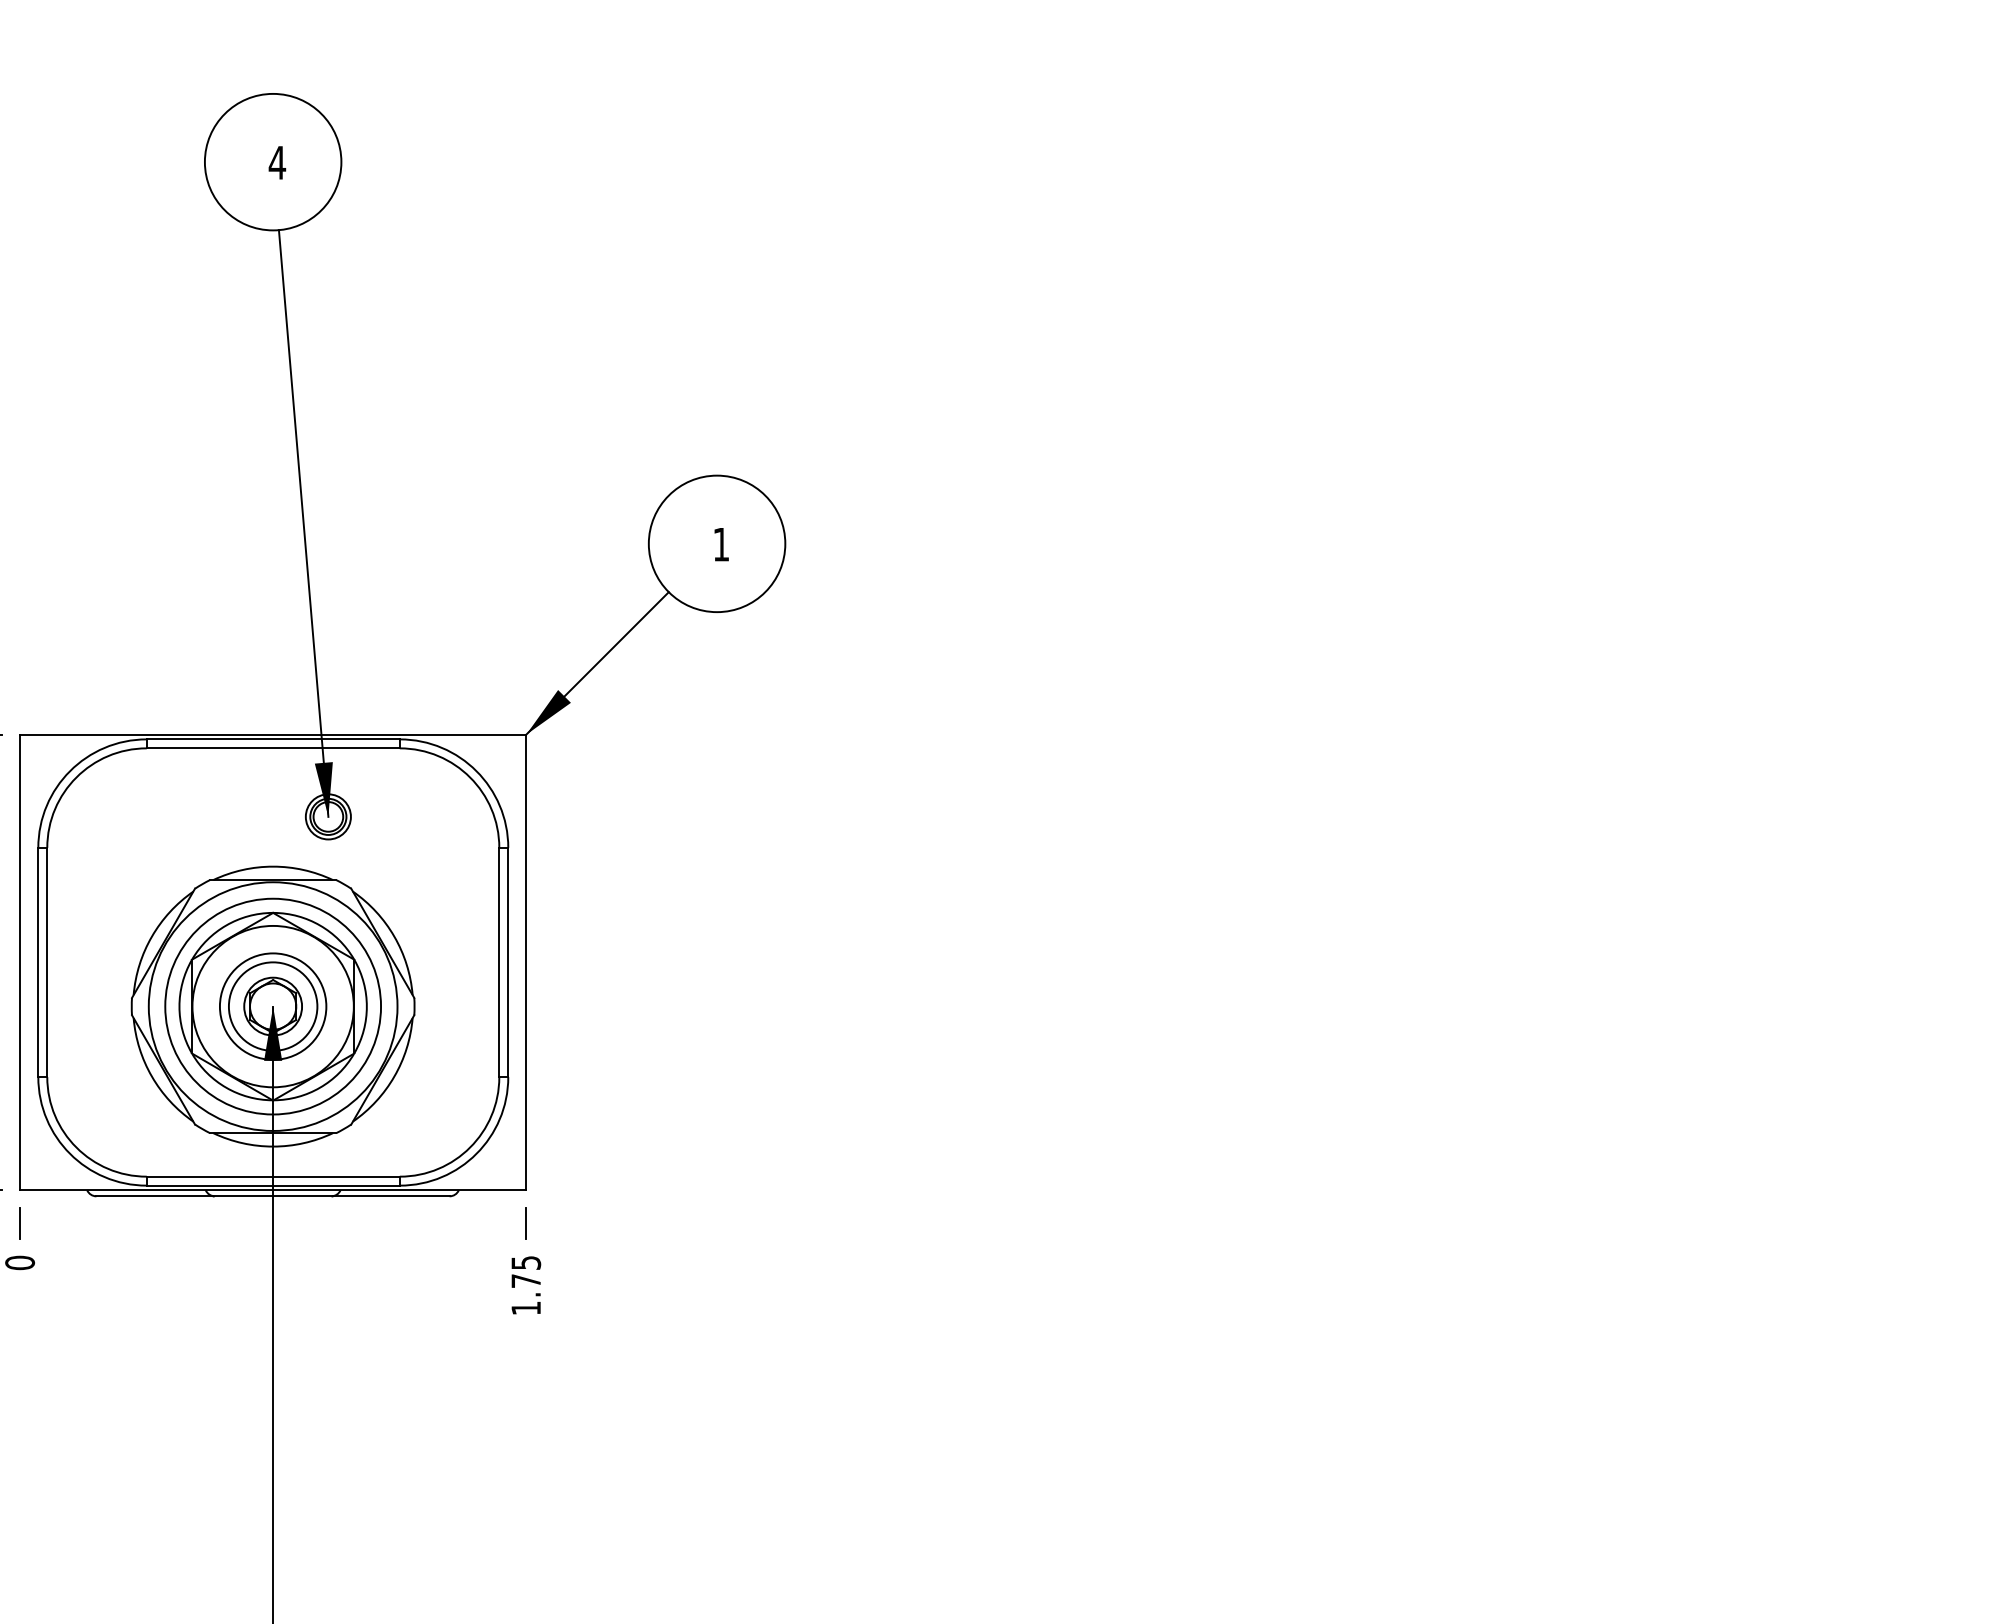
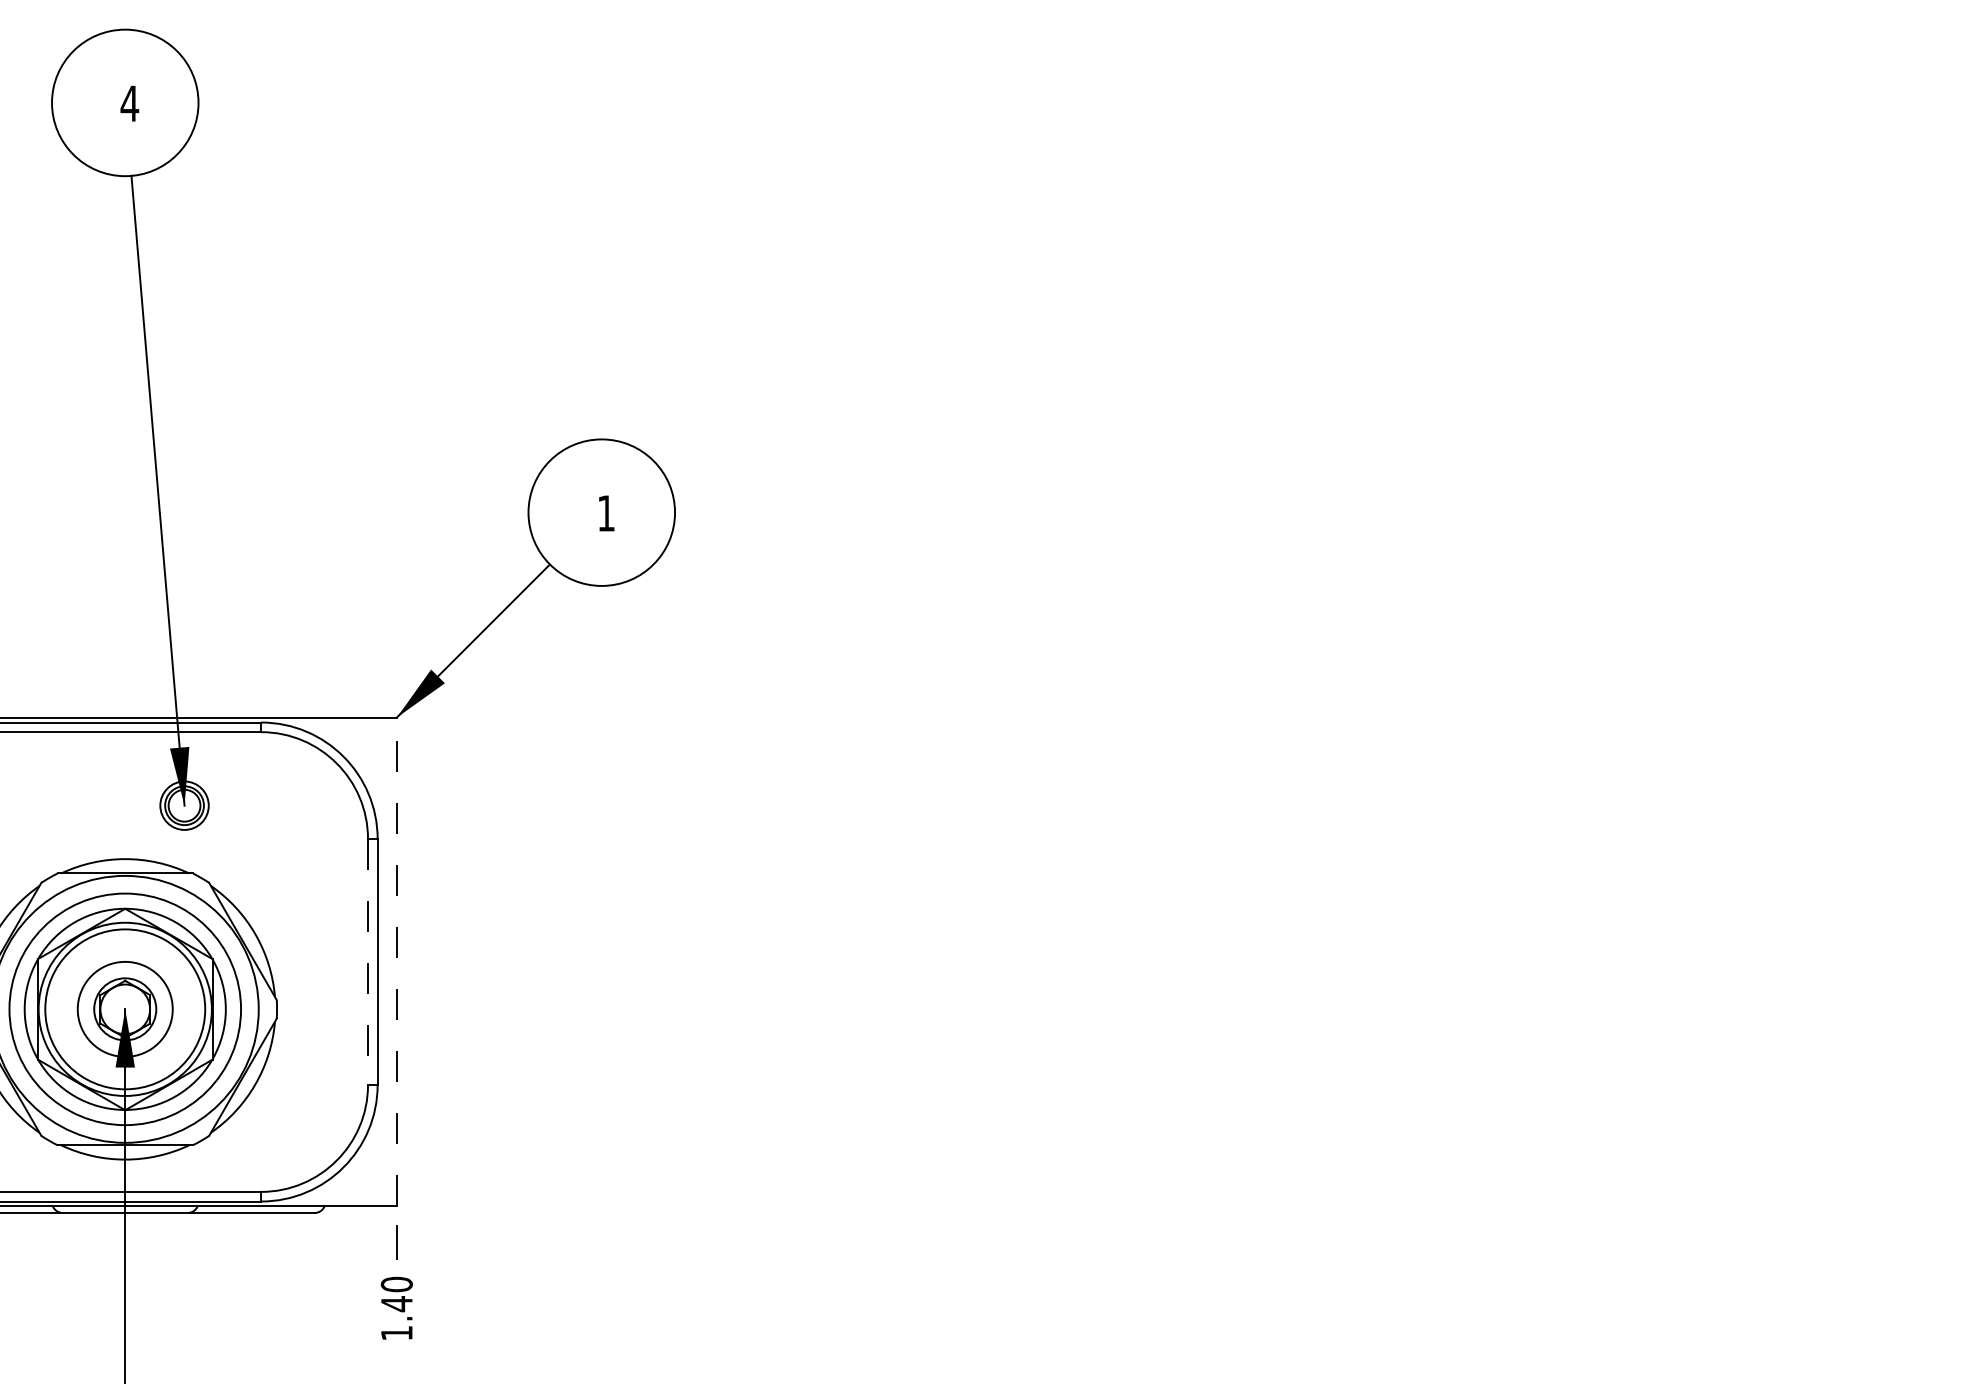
line: (499, 962) -> (368, 962), solid -> dashed
line: (526, 962) -> (397, 962), solid -> dashed
circle: (272, 1006) -> (124, 1009), size x1.4
text: (526, 1271) -> (397, 1293), 1.75 -> 1.40

